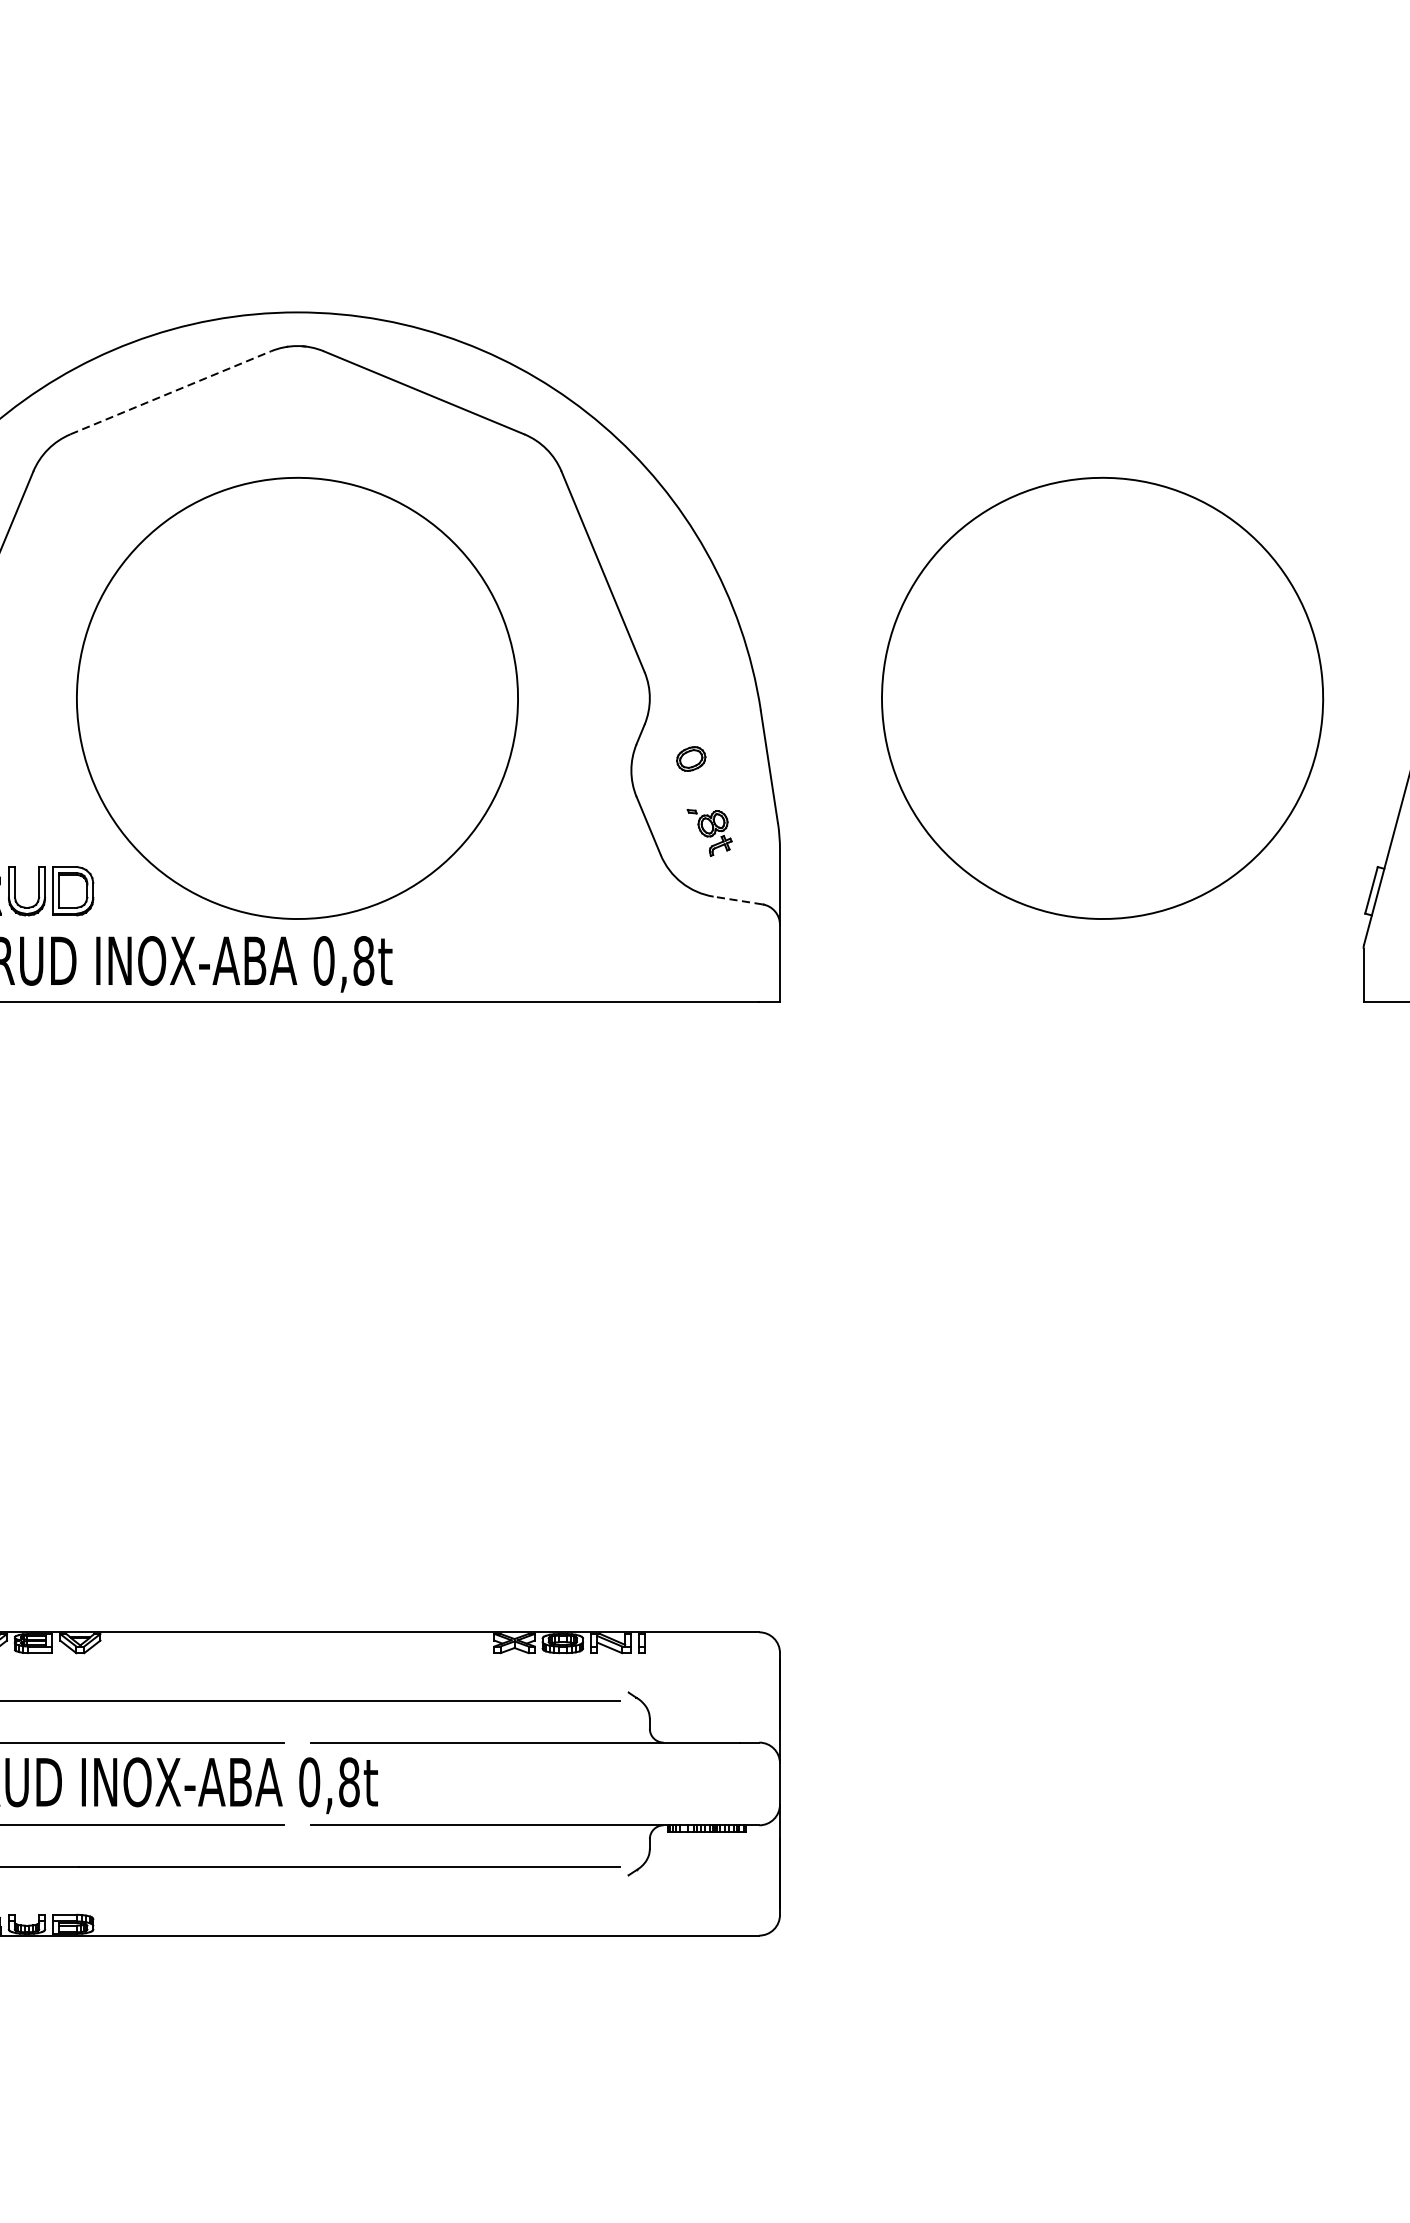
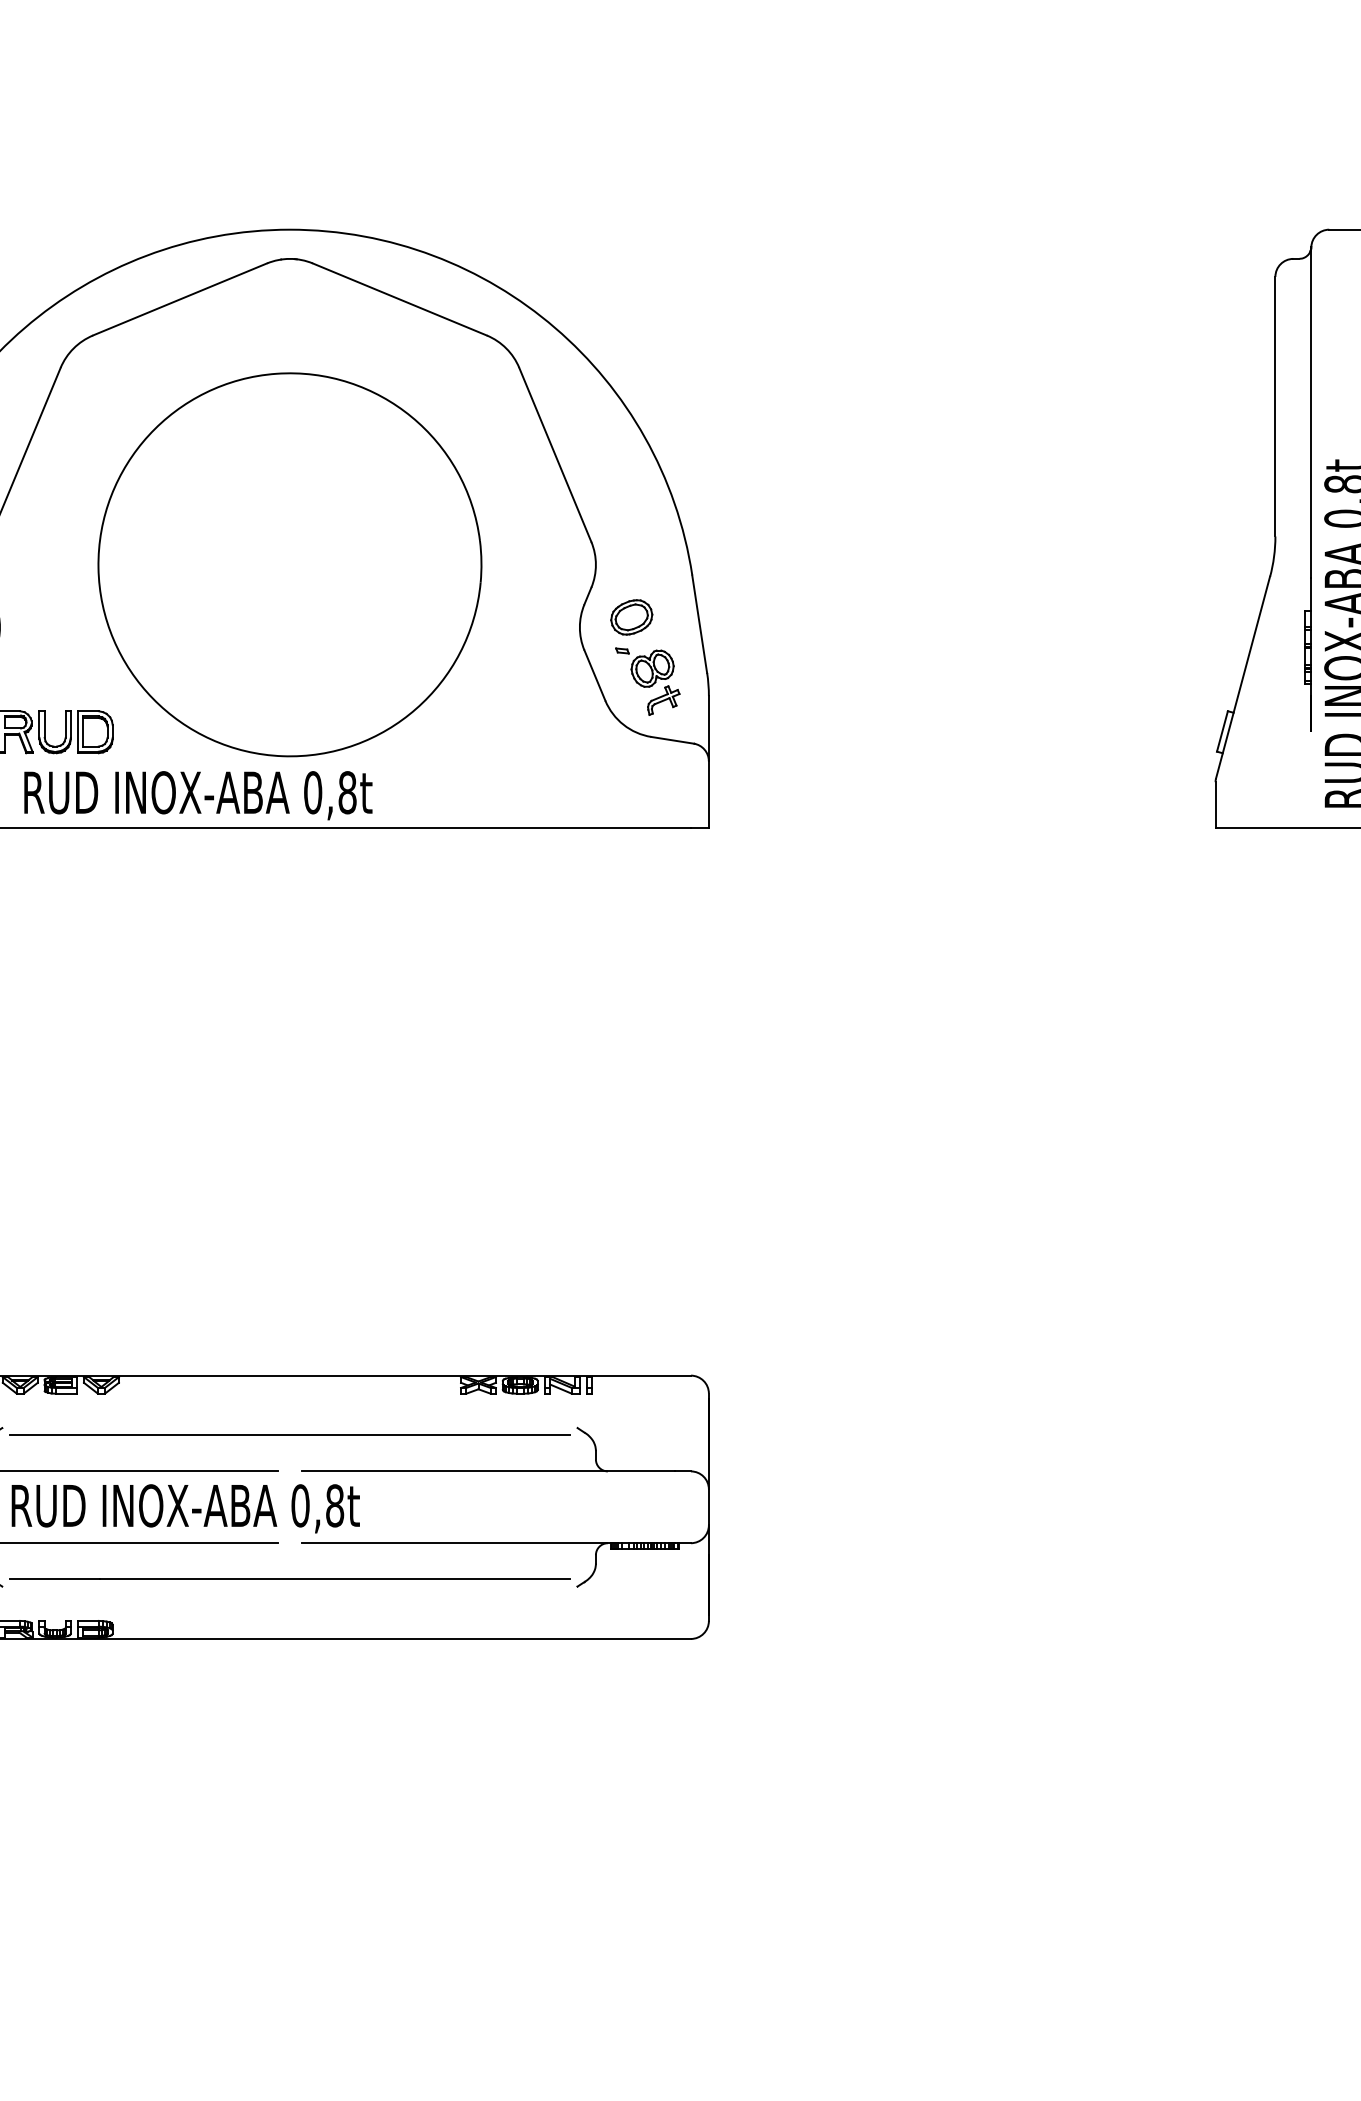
line: (171, 392) -> (180, 299), dashed -> solid
part: (1102, 698) -> (988, 564), removed
part: (690, 759) -> (631, 617), size x1.67
part: (709, 832) -> (647, 681), size x1.67
line: (738, 900) -> (672, 740), dashed -> solid

